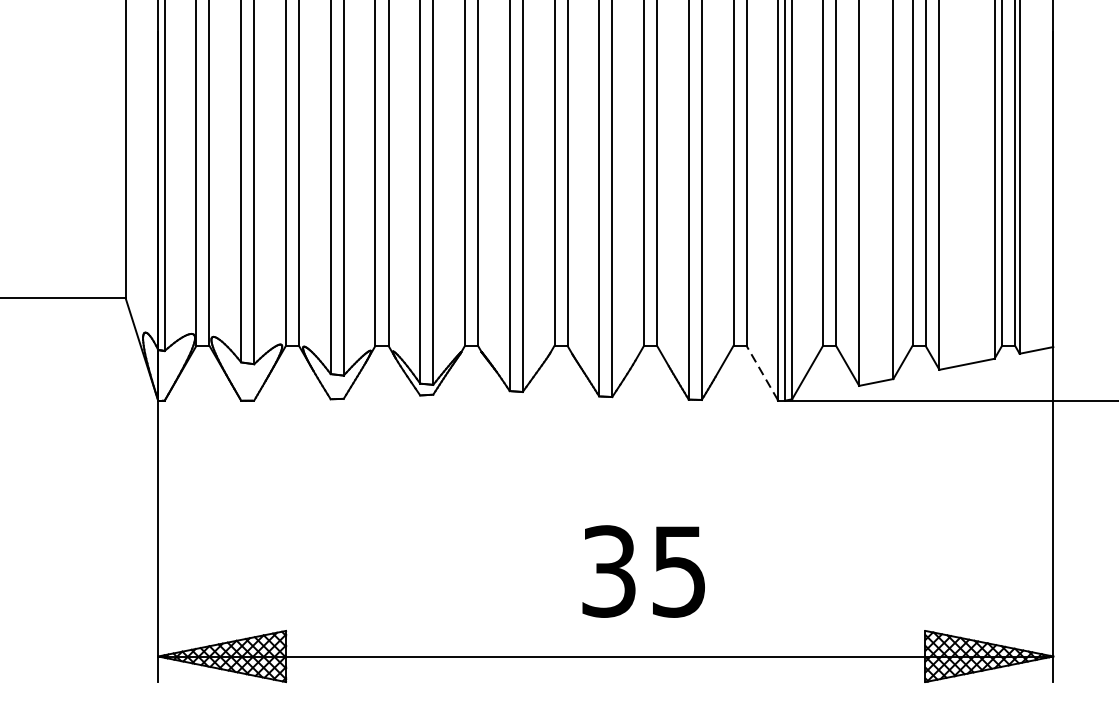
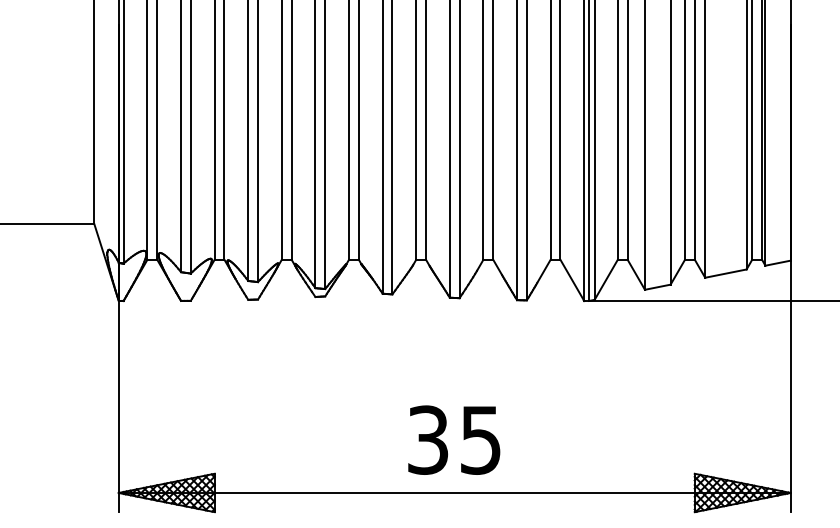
line: (762, 373) -> (572, 280), dashed -> solid
text: (644, 570) -> (454, 439), moved

